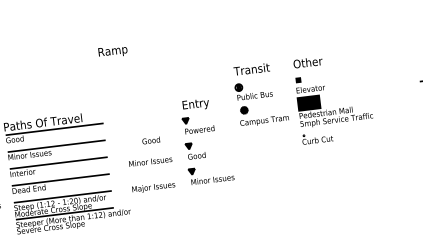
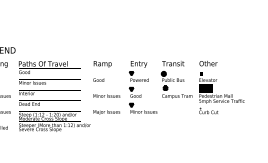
text: (112, 52) -> (102, 64), moved
part: (303, 101) -> (202, 87), moved
text: (150, 139) -> (98, 79), moved

